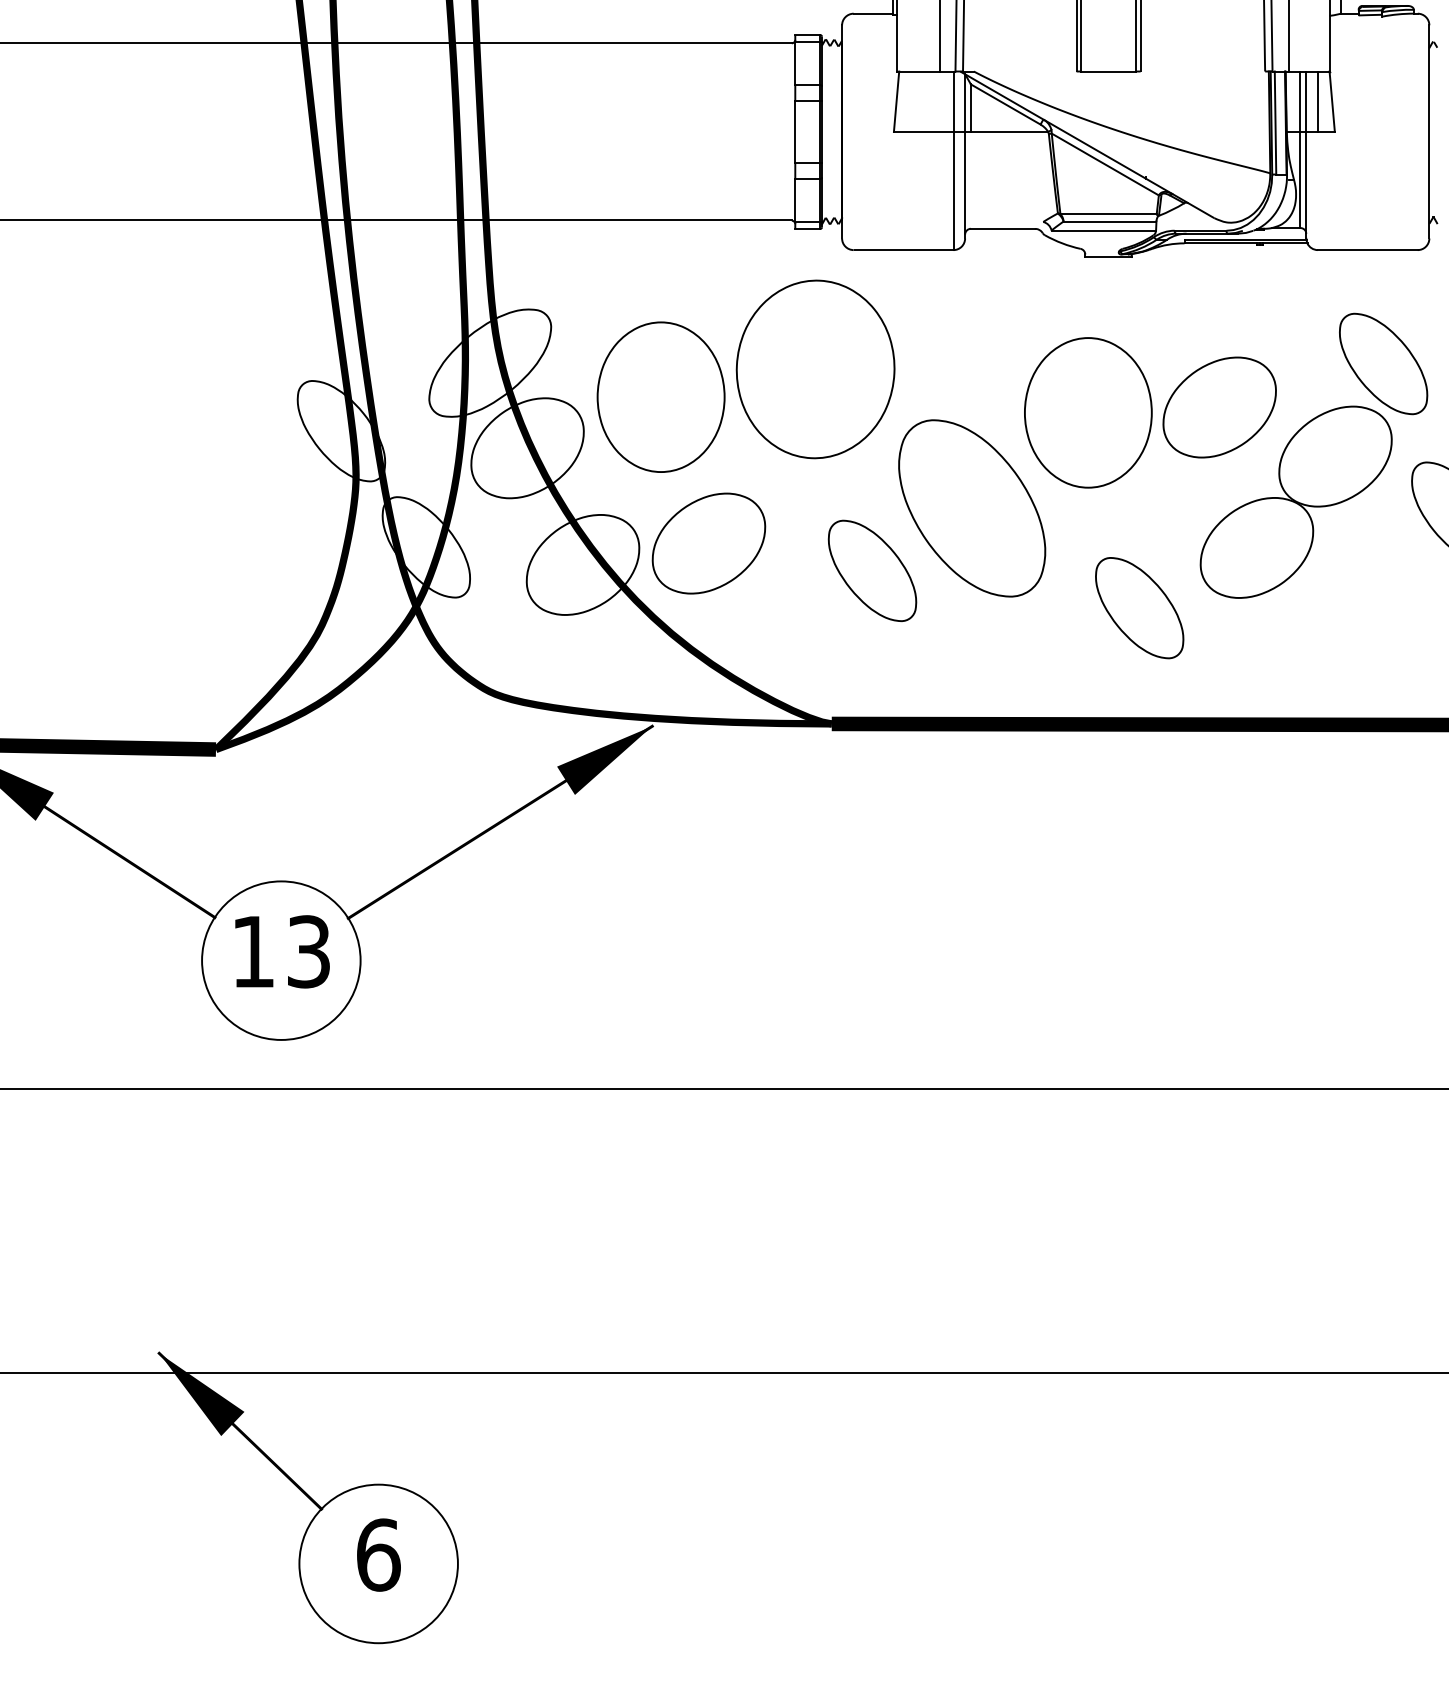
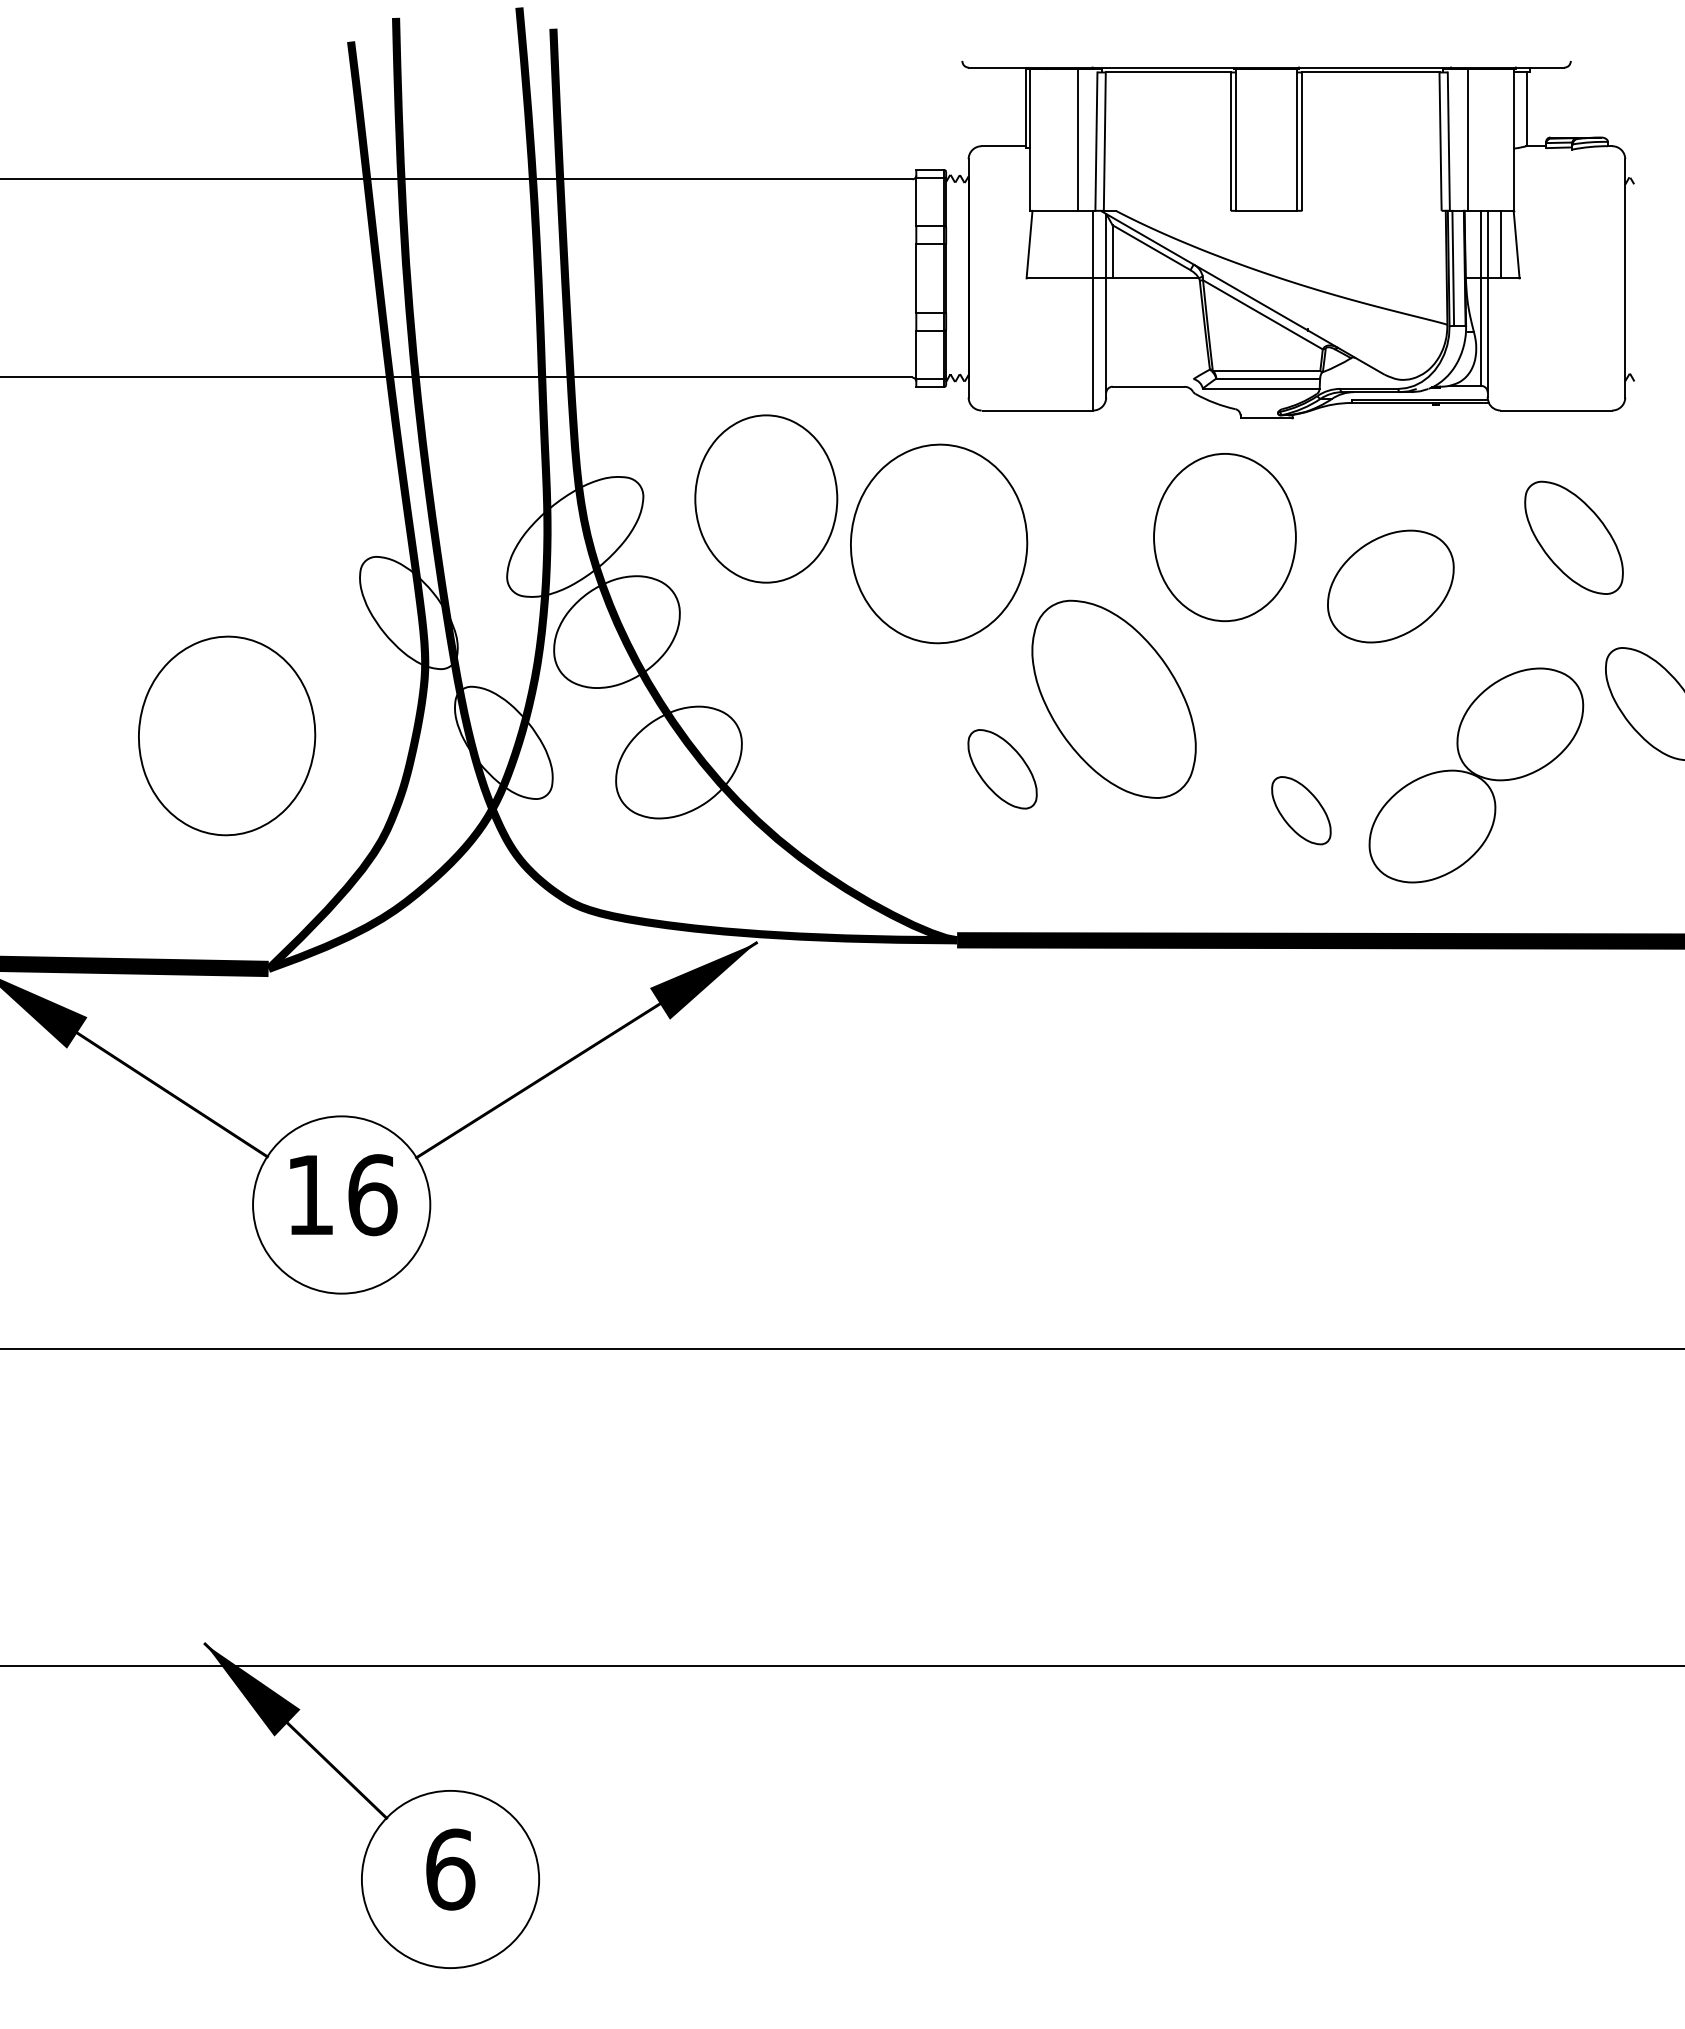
part: (661, 396) -> (766, 498), moved
part: (1087, 412) -> (1224, 537), moved
part: (1296, 502) -> (1476, 775), moved
part: (179, 540) -> (227, 735), added
part: (708, 543) -> (819, 738), removed
part: (872, 571) -> (1002, 769), size x0.7
part: (1139, 607) -> (1301, 810), size x0.6
text: (308, 952) -> (372, 1195), 13 -> 16

